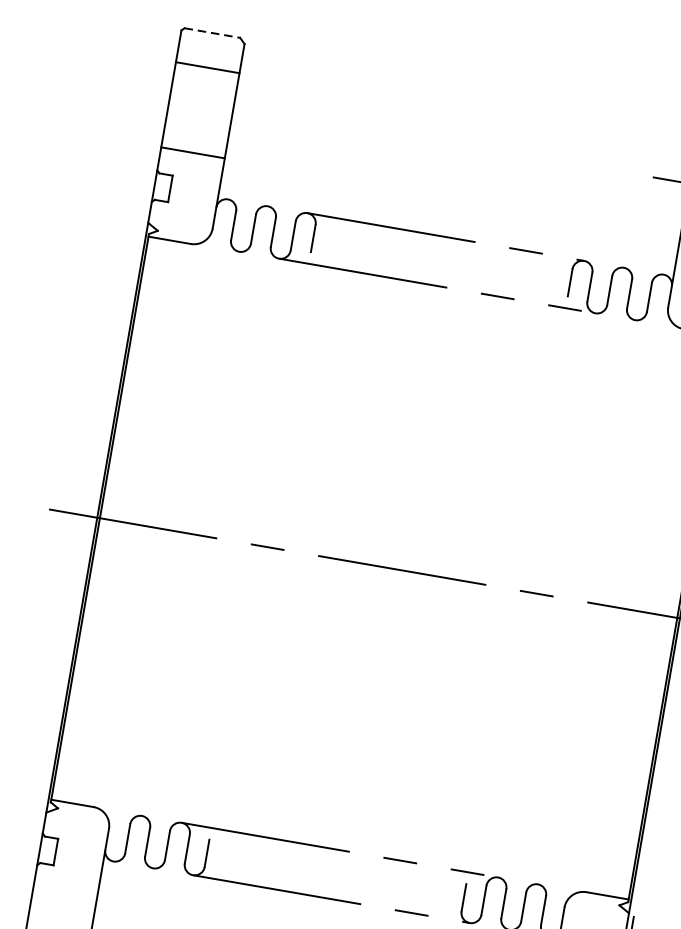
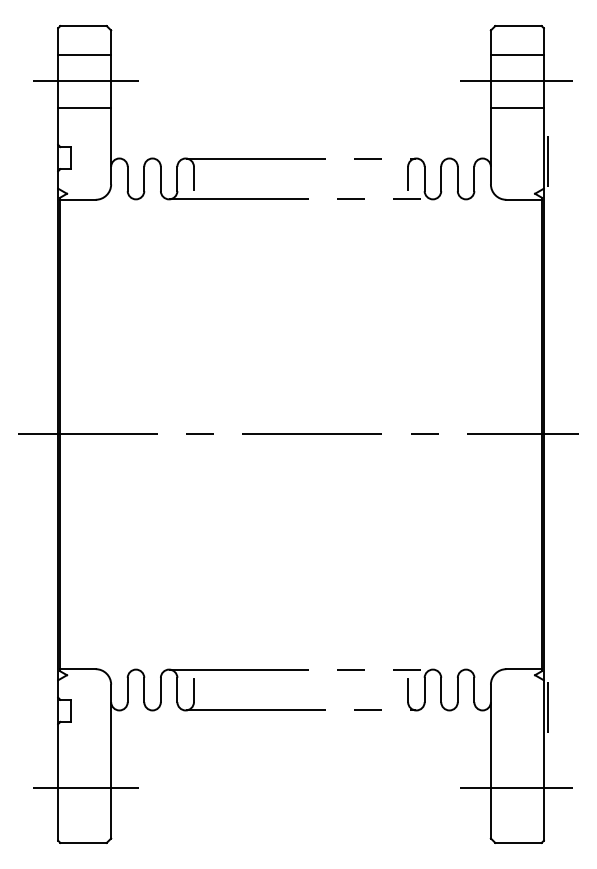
line: (213, 33) -> (84, 26), dashed -> solid
line: (203, 99) -> (85, 81), added
line: (192, 152) -> (84, 107), moved

